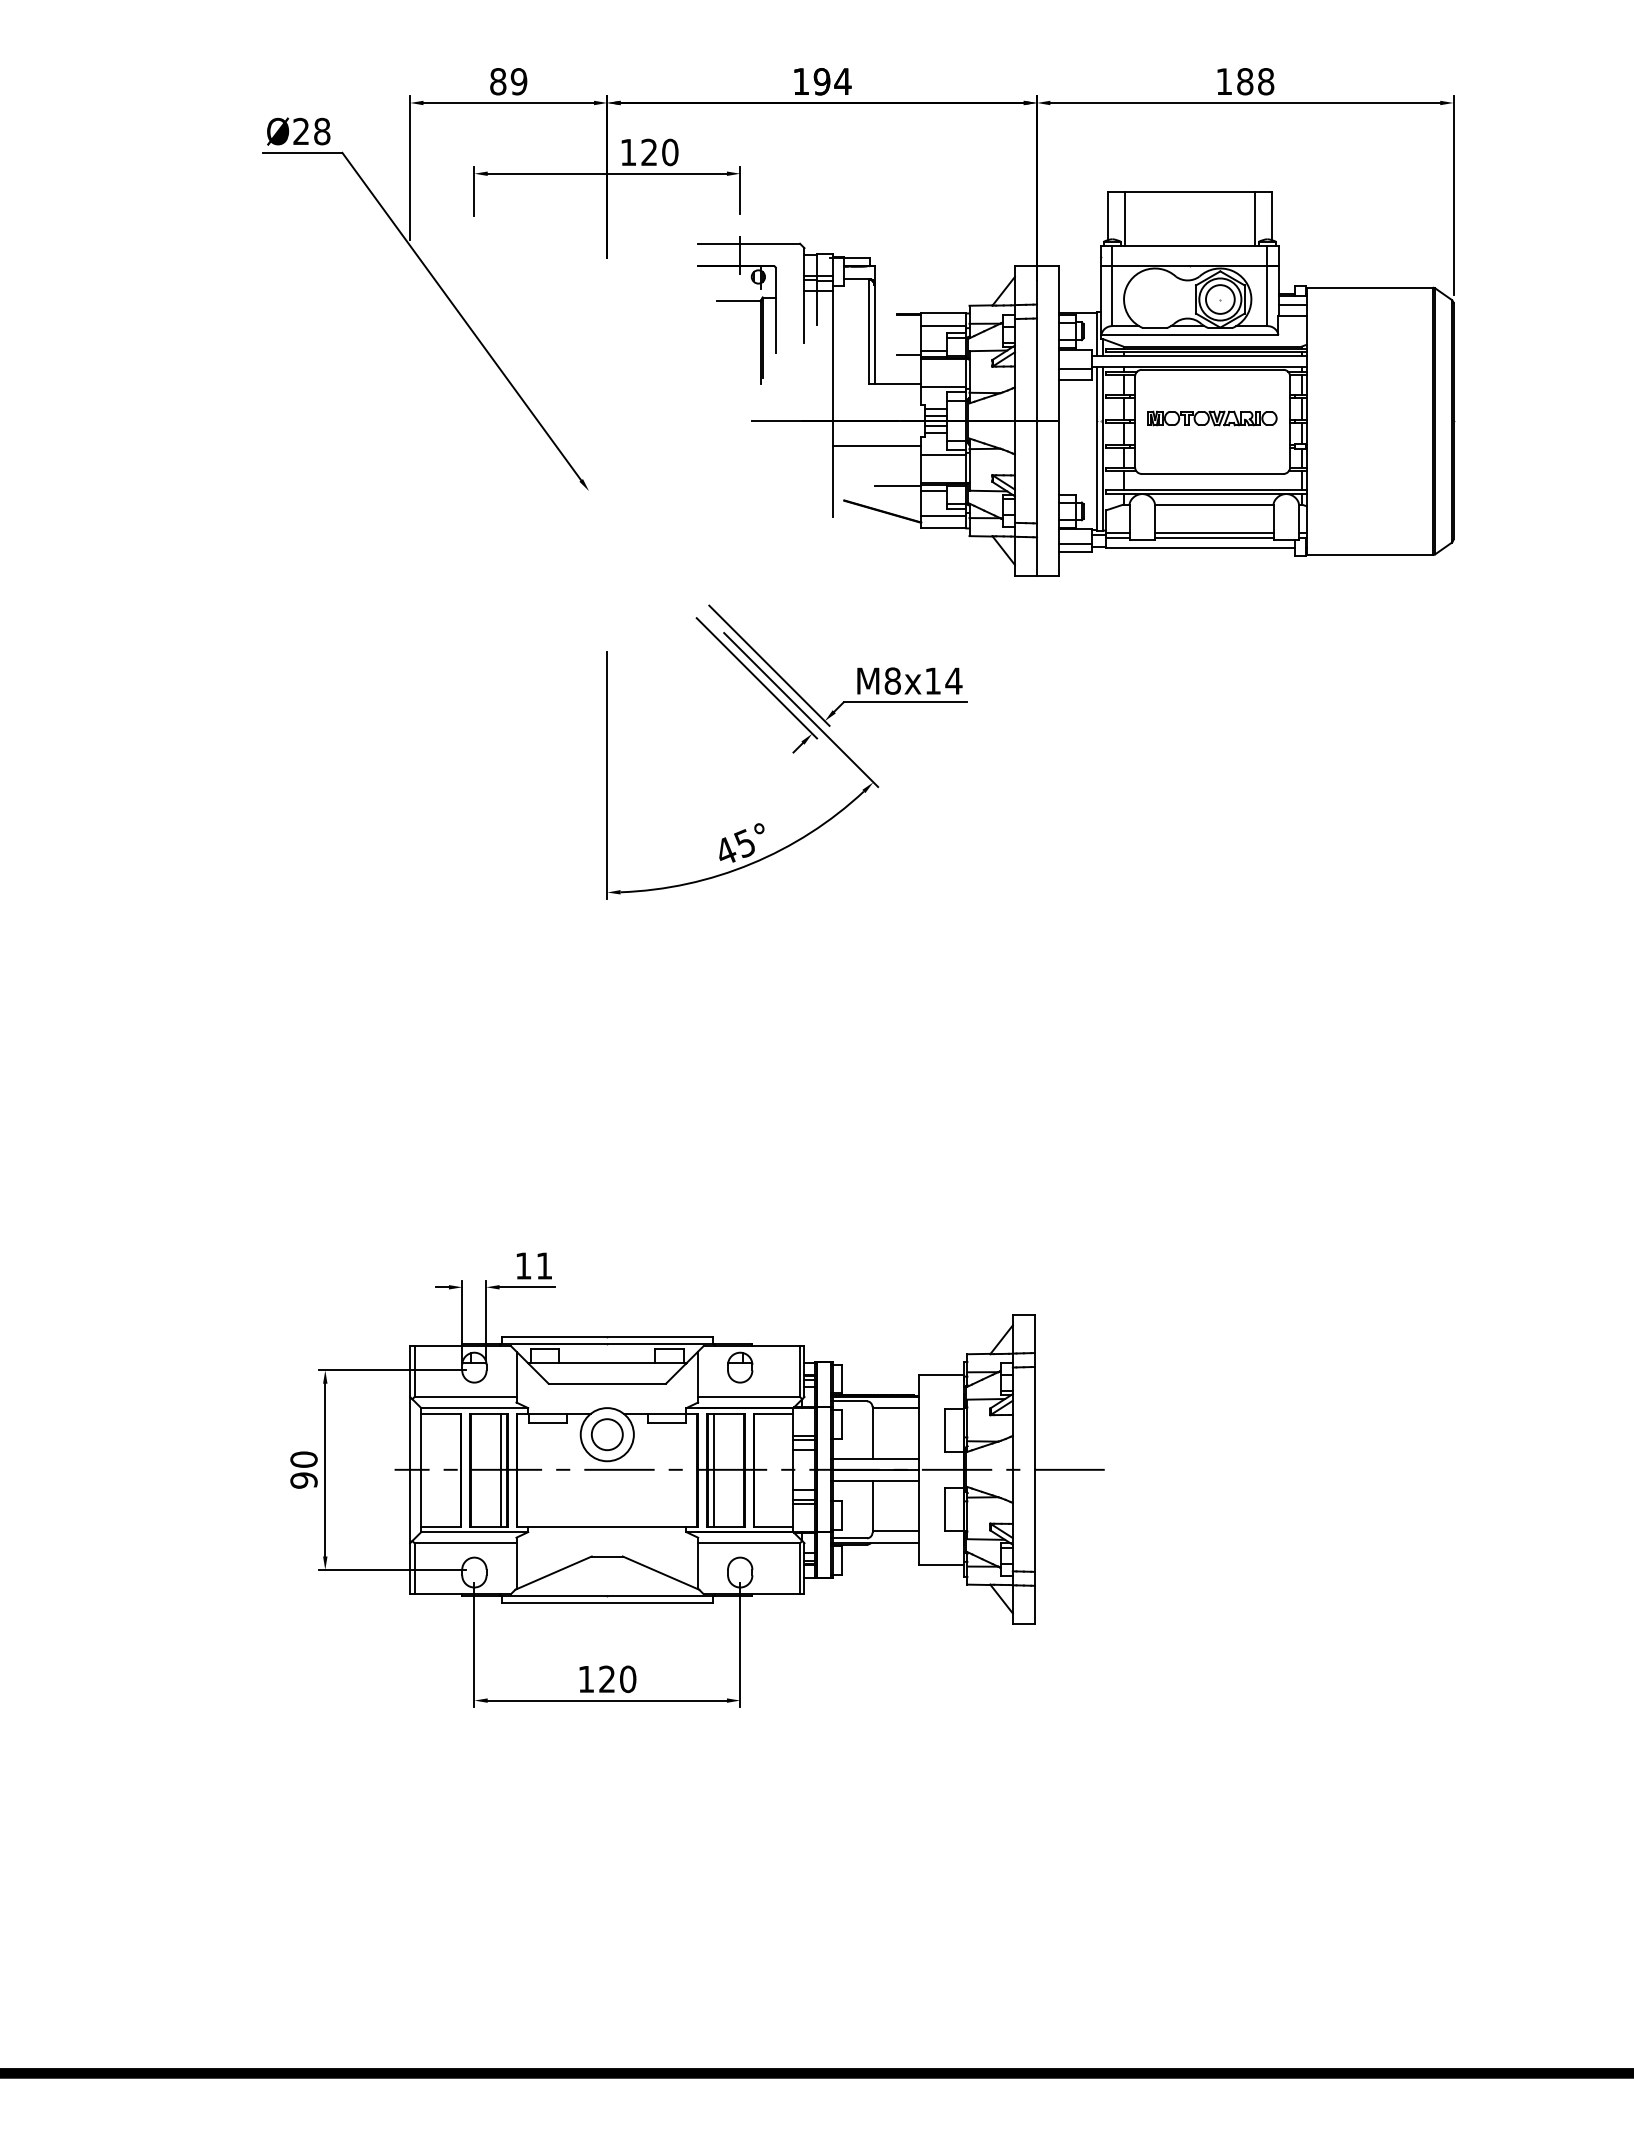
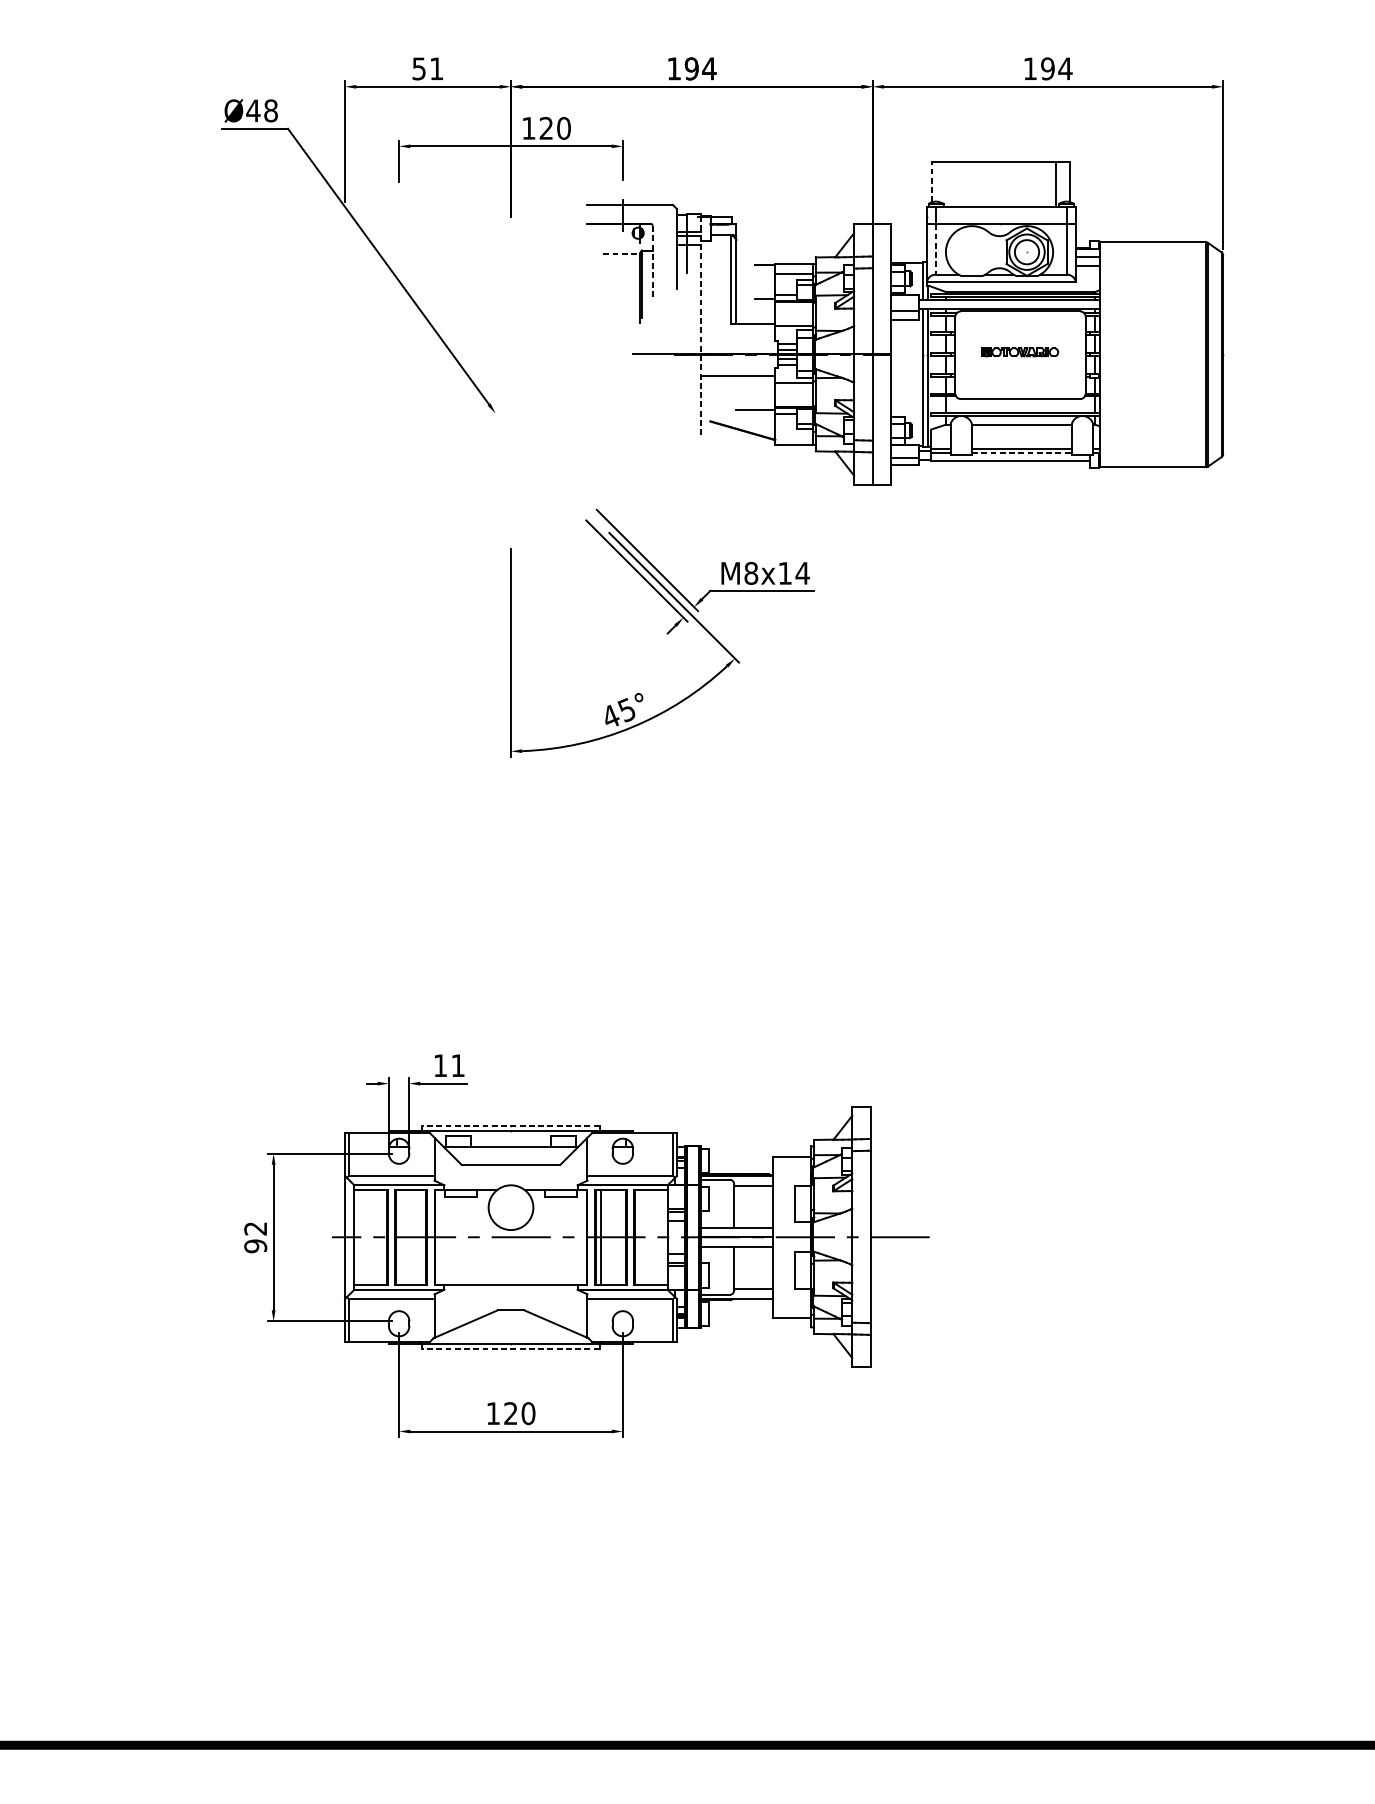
text: (508, 81) -> (427, 68), 89 -> 51
text: (1255, 81) -> (1056, 68), 188 -> 194
text: (300, 130) -> (252, 109), Ø28 -> Ø48
line: (1107, 215) -> (932, 181), solid -> dashed
line: (1124, 219) -> (946, 184), removed
line: (1112, 296) -> (936, 249), solid -> dashed
line: (738, 301) -> (621, 253), solid -> dashed
line: (775, 309) -> (652, 260), solid -> dashed
line: (833, 385) -> (701, 324), solid -> dashed
part: (1212, 418) -> (1020, 352), size x0.7
line: (943, 516) -> (793, 434), removed
line: (1214, 538) -> (1022, 453), solid -> dashed
line: (606, 1337) -> (510, 1125), solid -> dashed
circle: (606, 1434) -> (510, 1207), removed
text: (303, 1459) -> (255, 1228), 90 -> 92
line: (500, 1469) -> (421, 1236), removed
line: (606, 1603) -> (510, 1349), solid -> dashed

